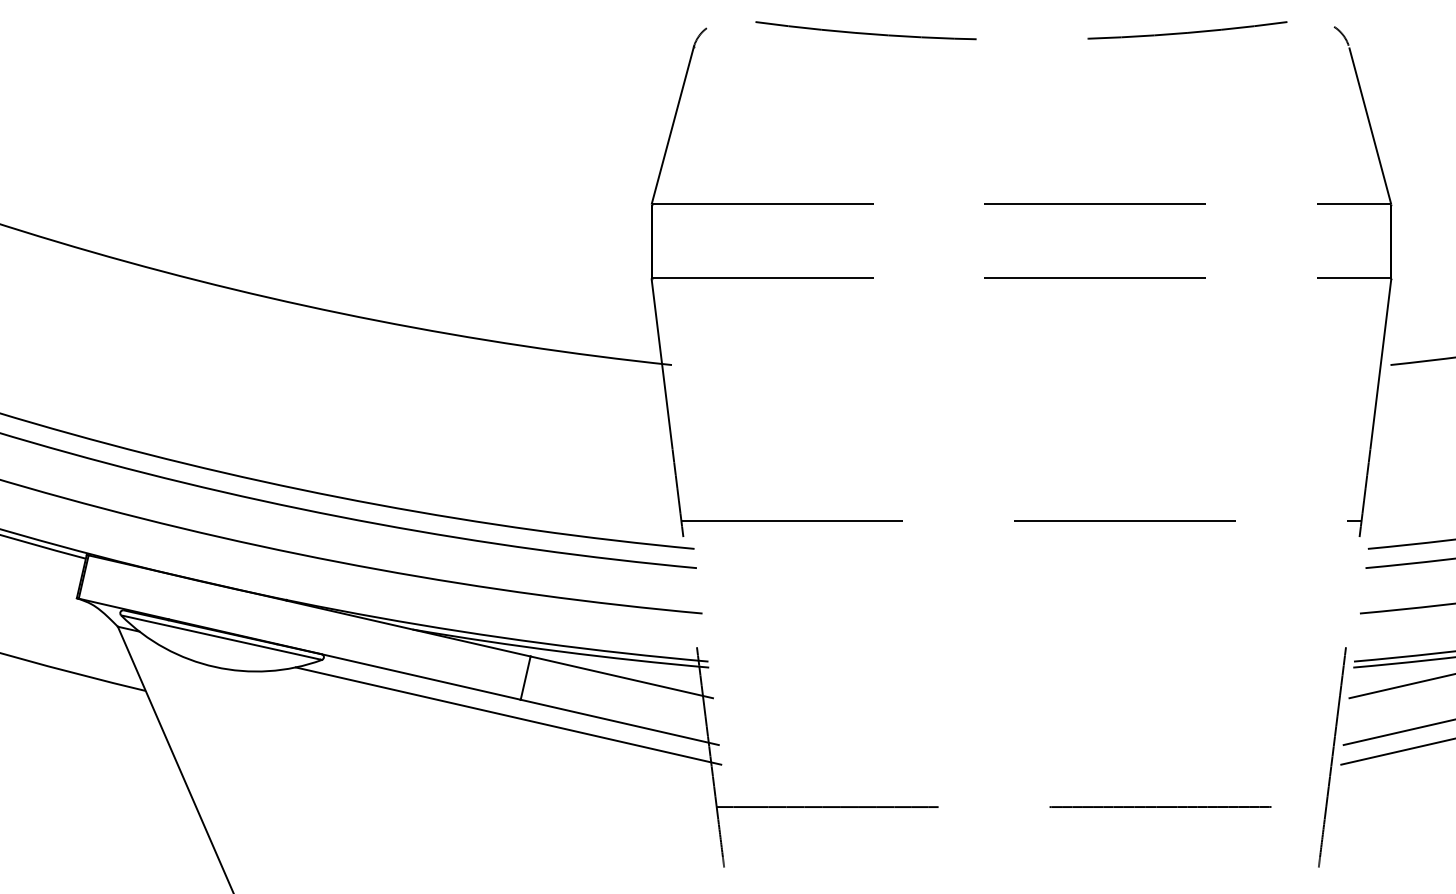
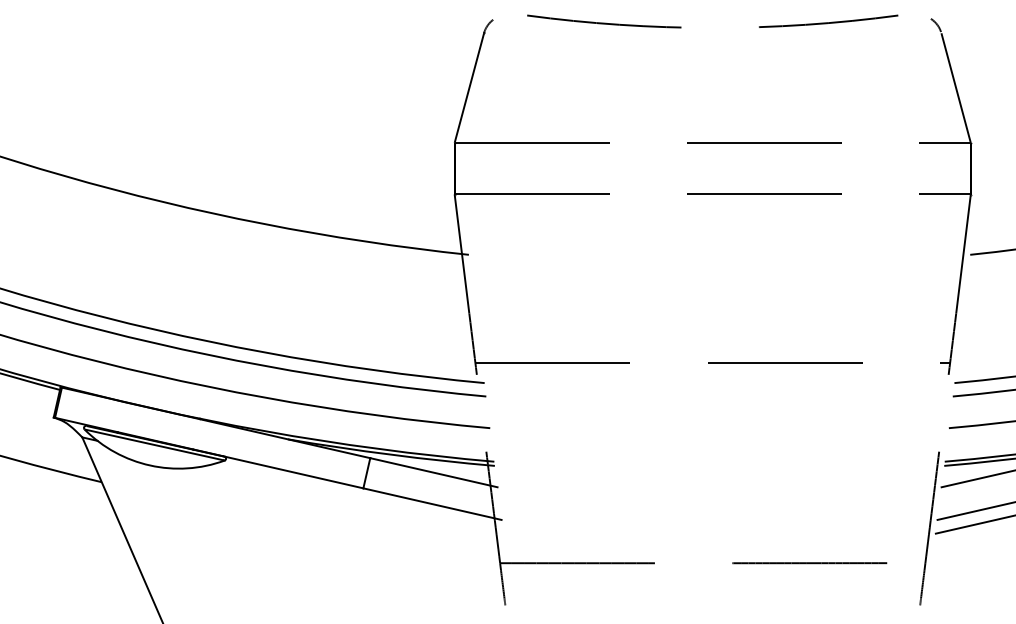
line: (507, 715) -> (354, 499), removed

